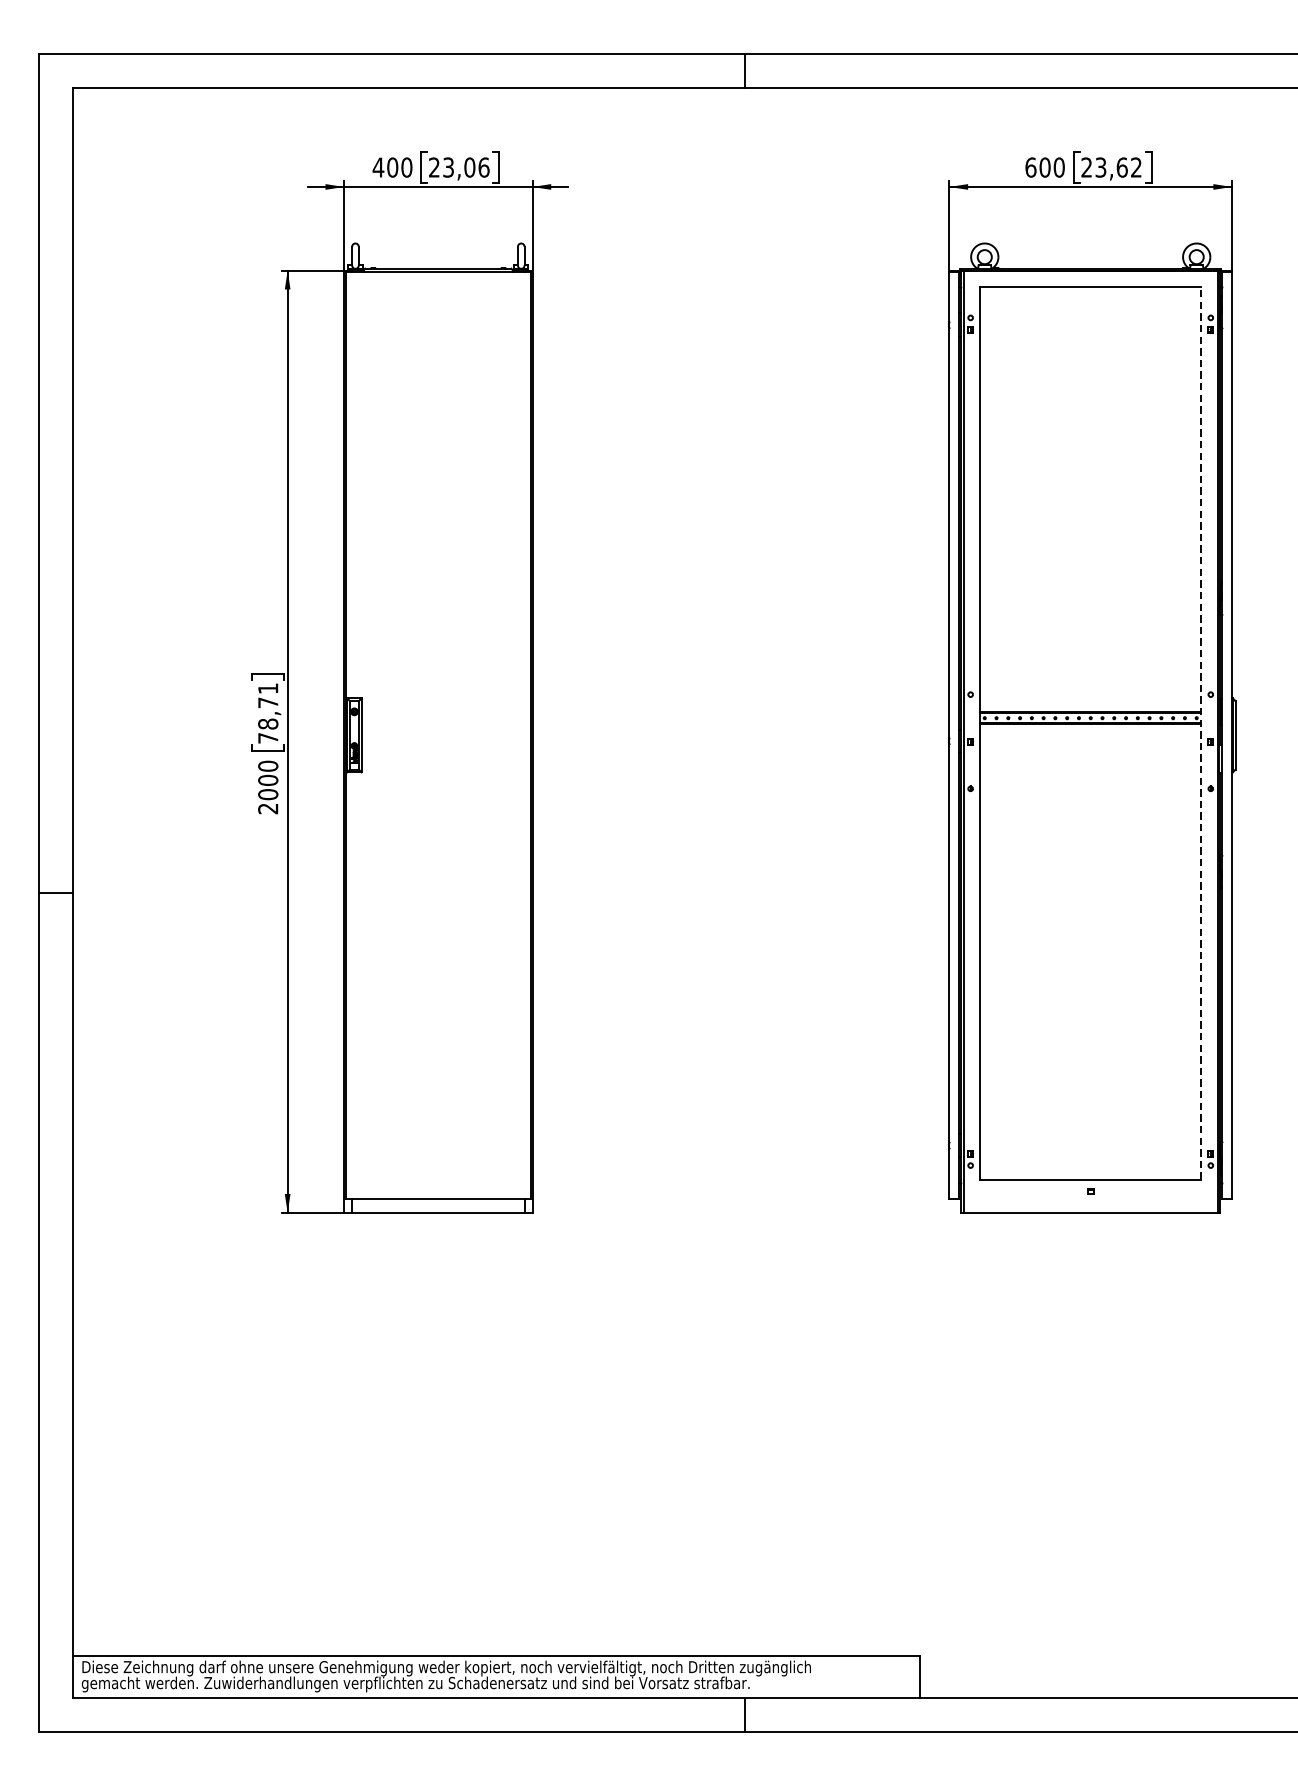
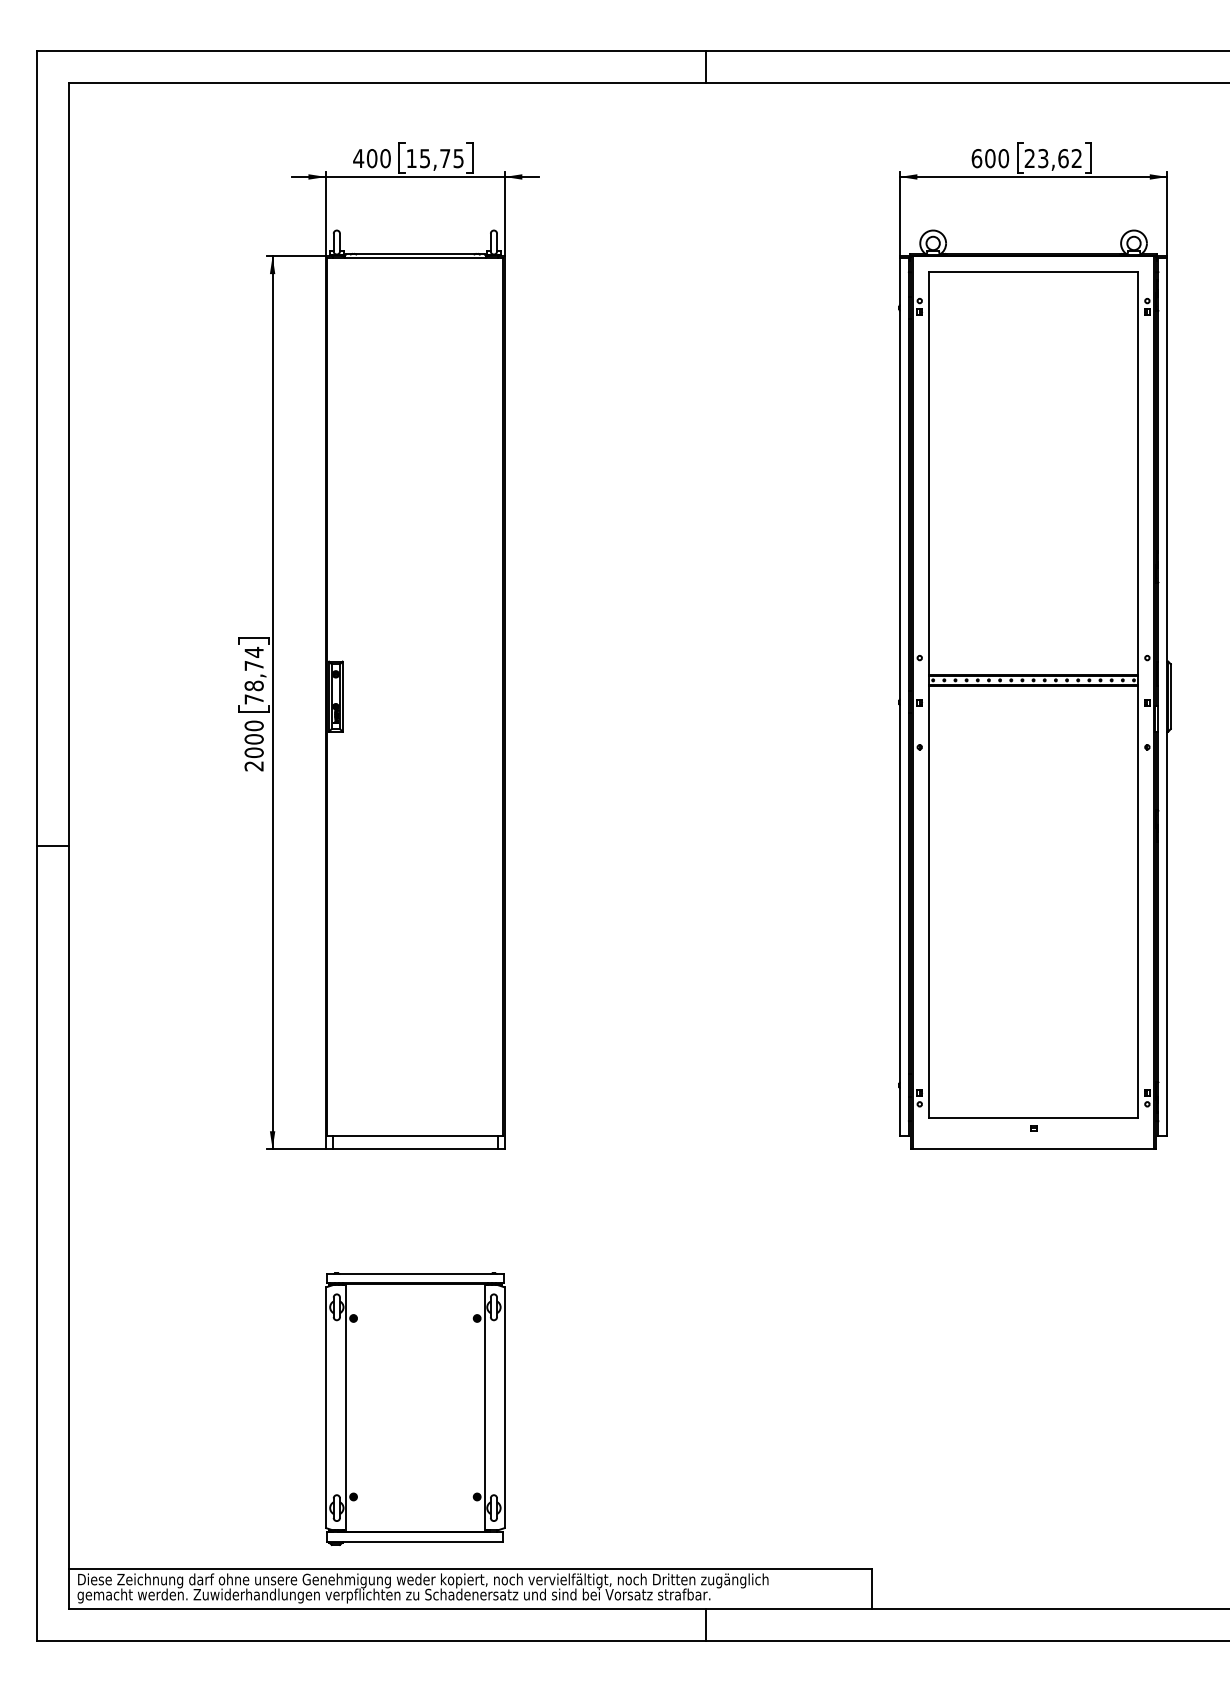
text: (459, 167) -> (435, 158), 23,06 -> 15,75
text: (267, 687) -> (253, 651), 78,71 -> 78,74
line: (1201, 733) -> (1138, 694), dashed -> solid
part: (438, 1486) -> (415, 1408), added

